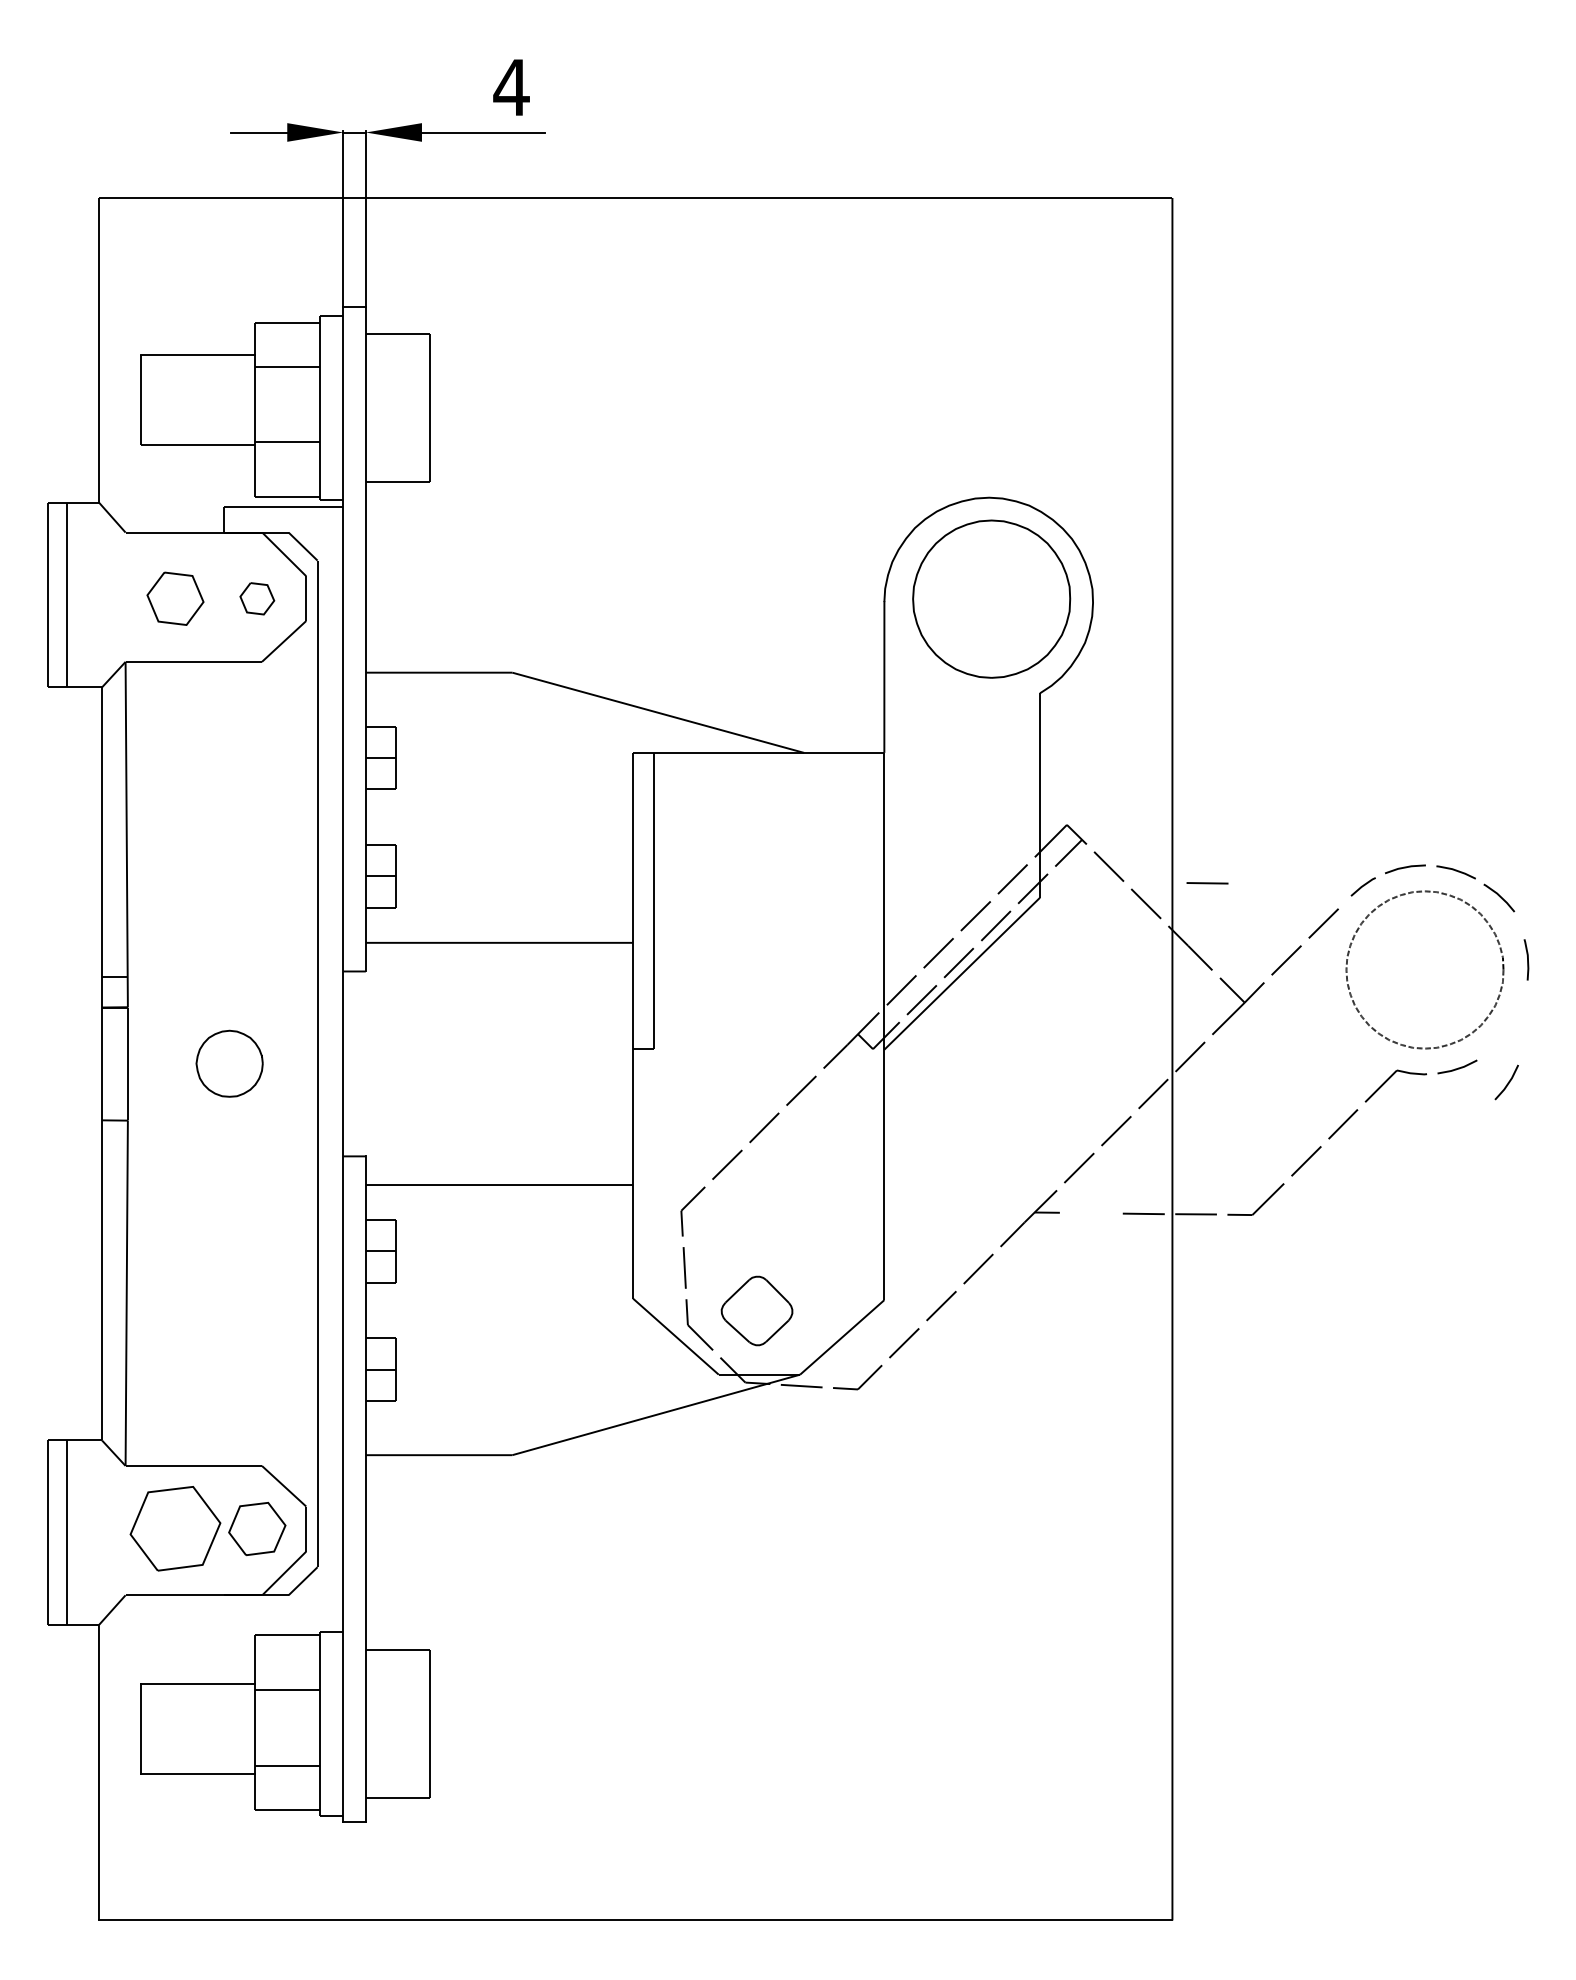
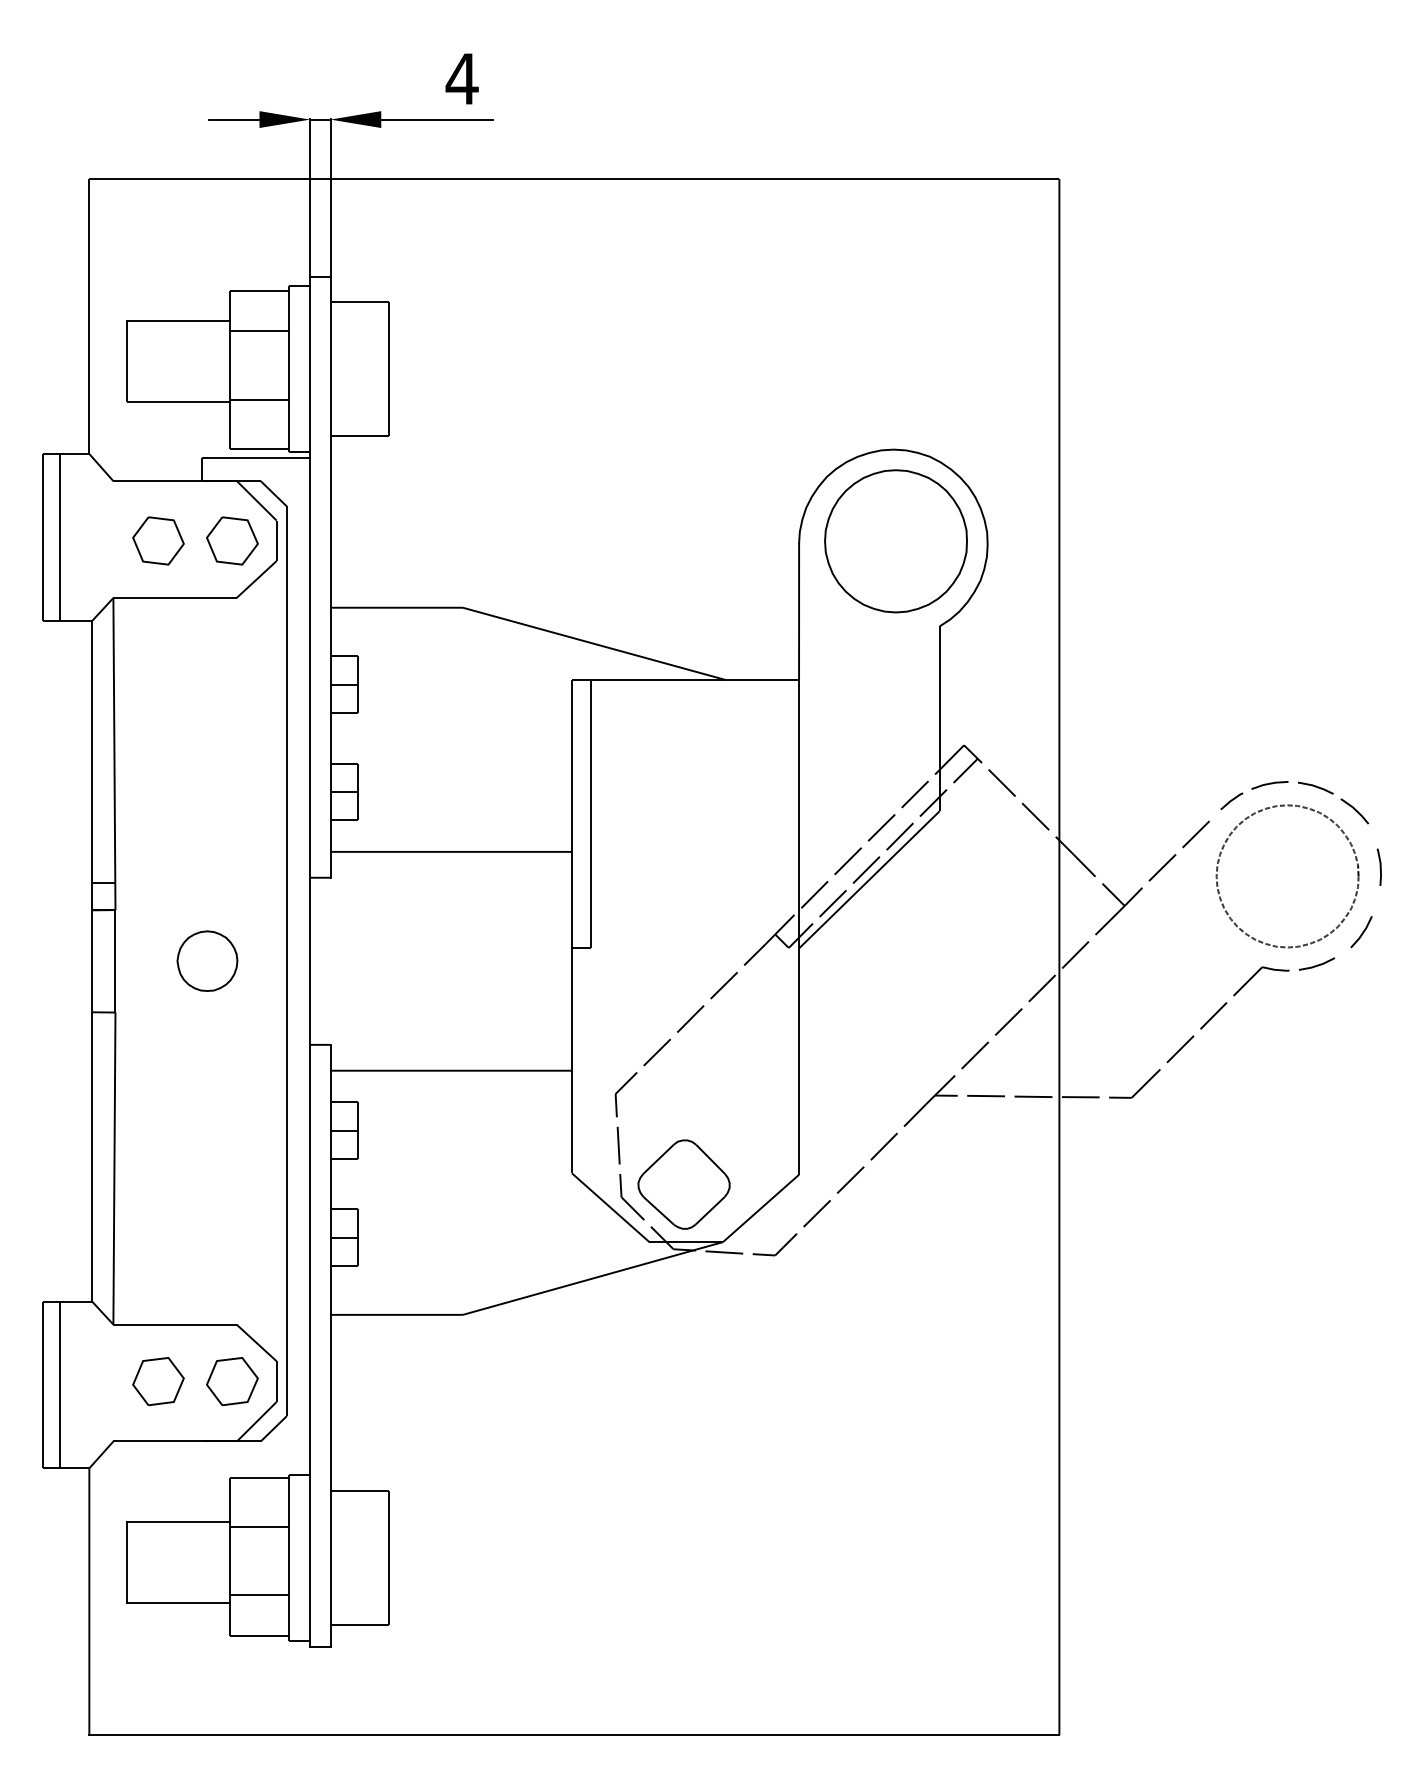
part: (257, 598) -> (232, 540), size x1.67
line: (1206, 883) -> (985, 1096), moved
curve: (1507, 1082) -> (1362, 932), moved
part: (756, 1310) -> (683, 1184), size x1.43
part: (175, 1528) -> (158, 1381), size x0.62

